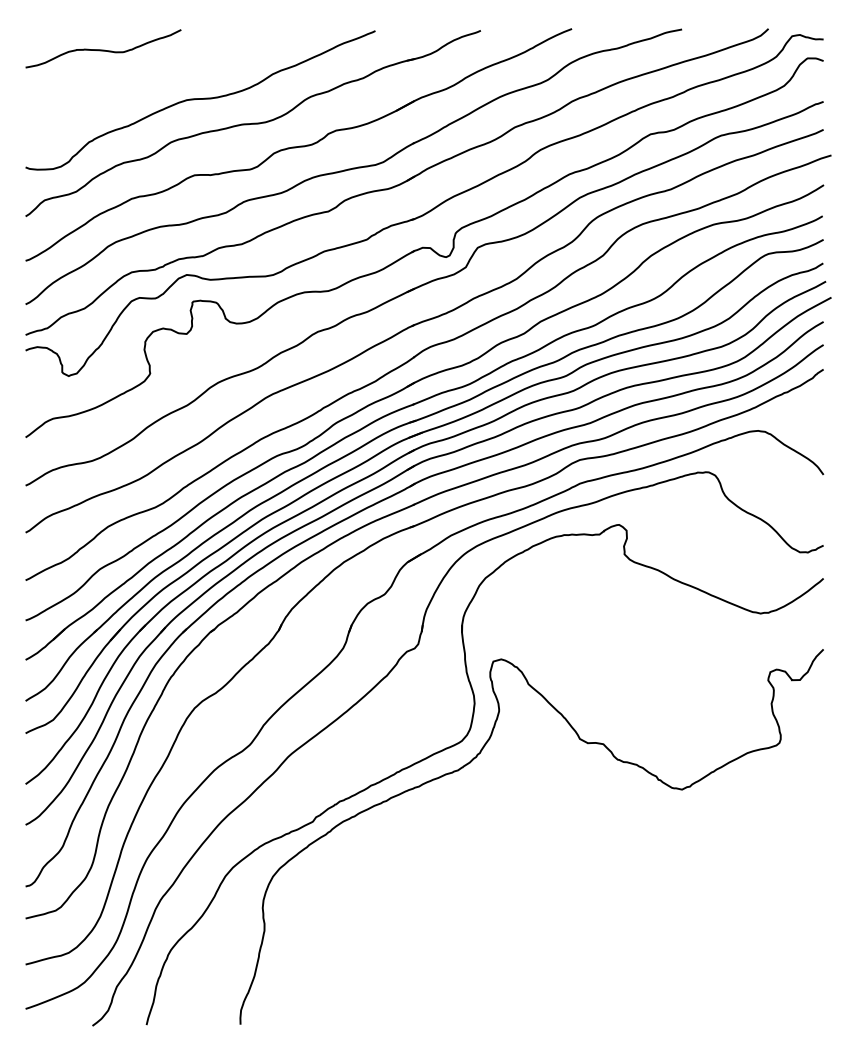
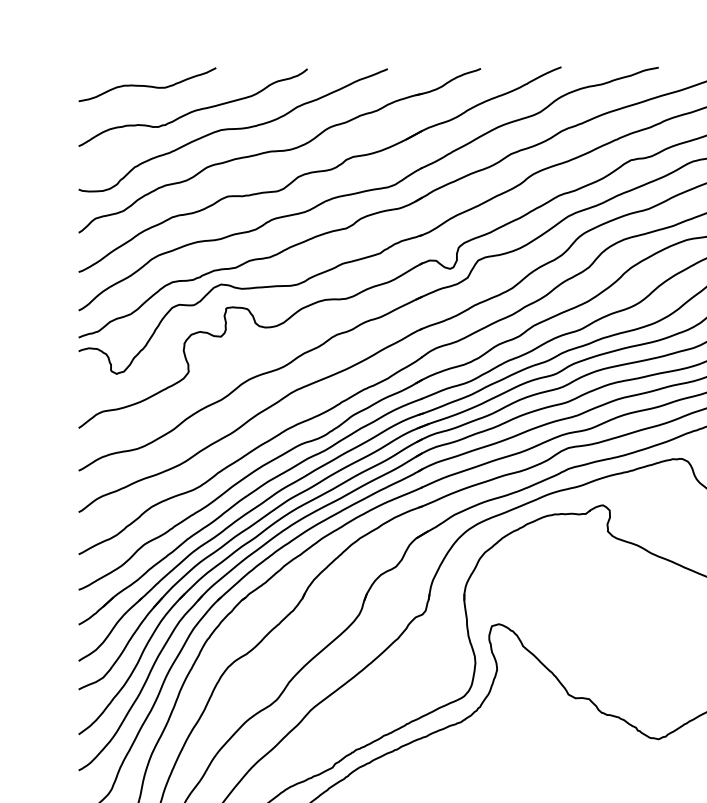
curve: (156, 77) -> (194, 110), added

